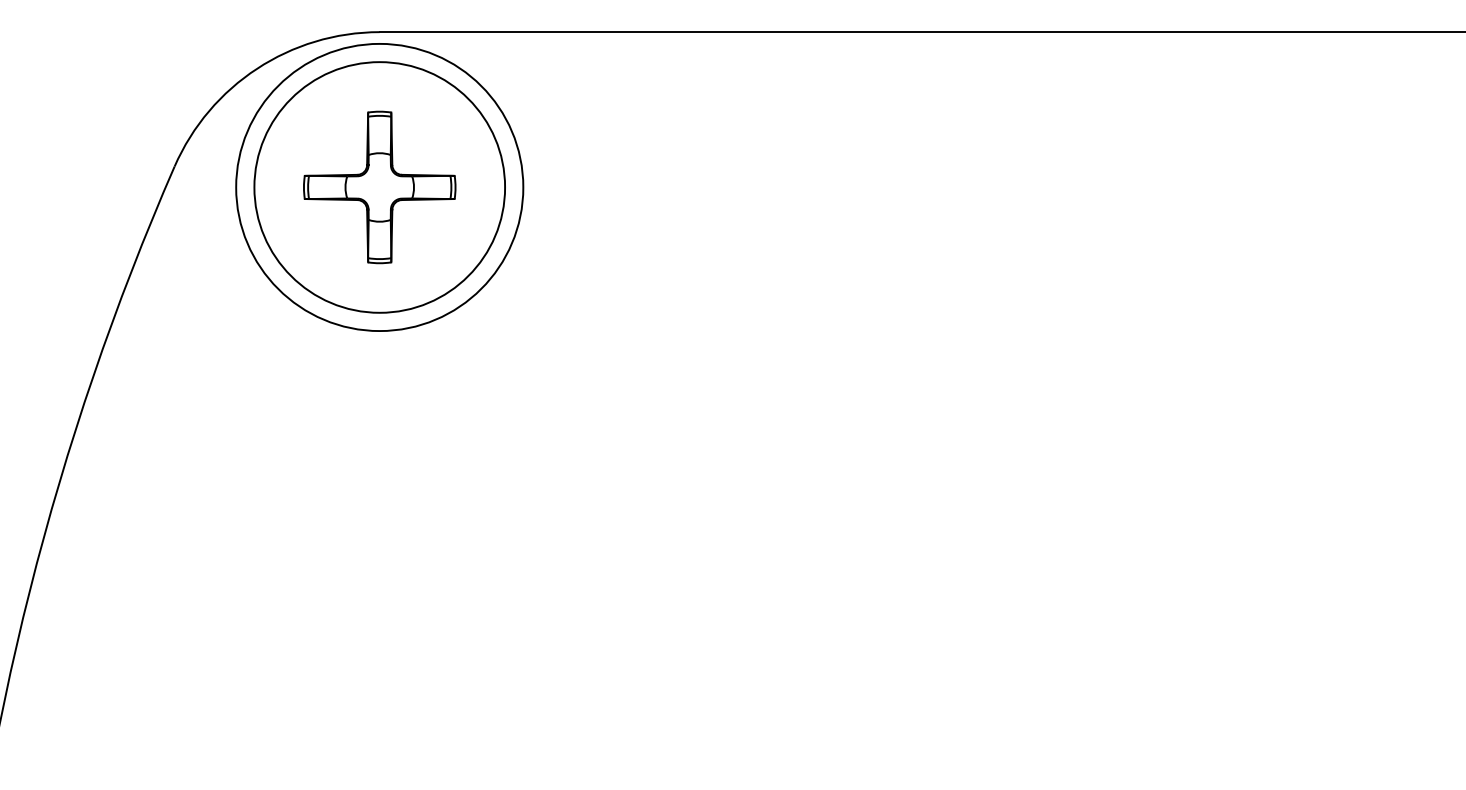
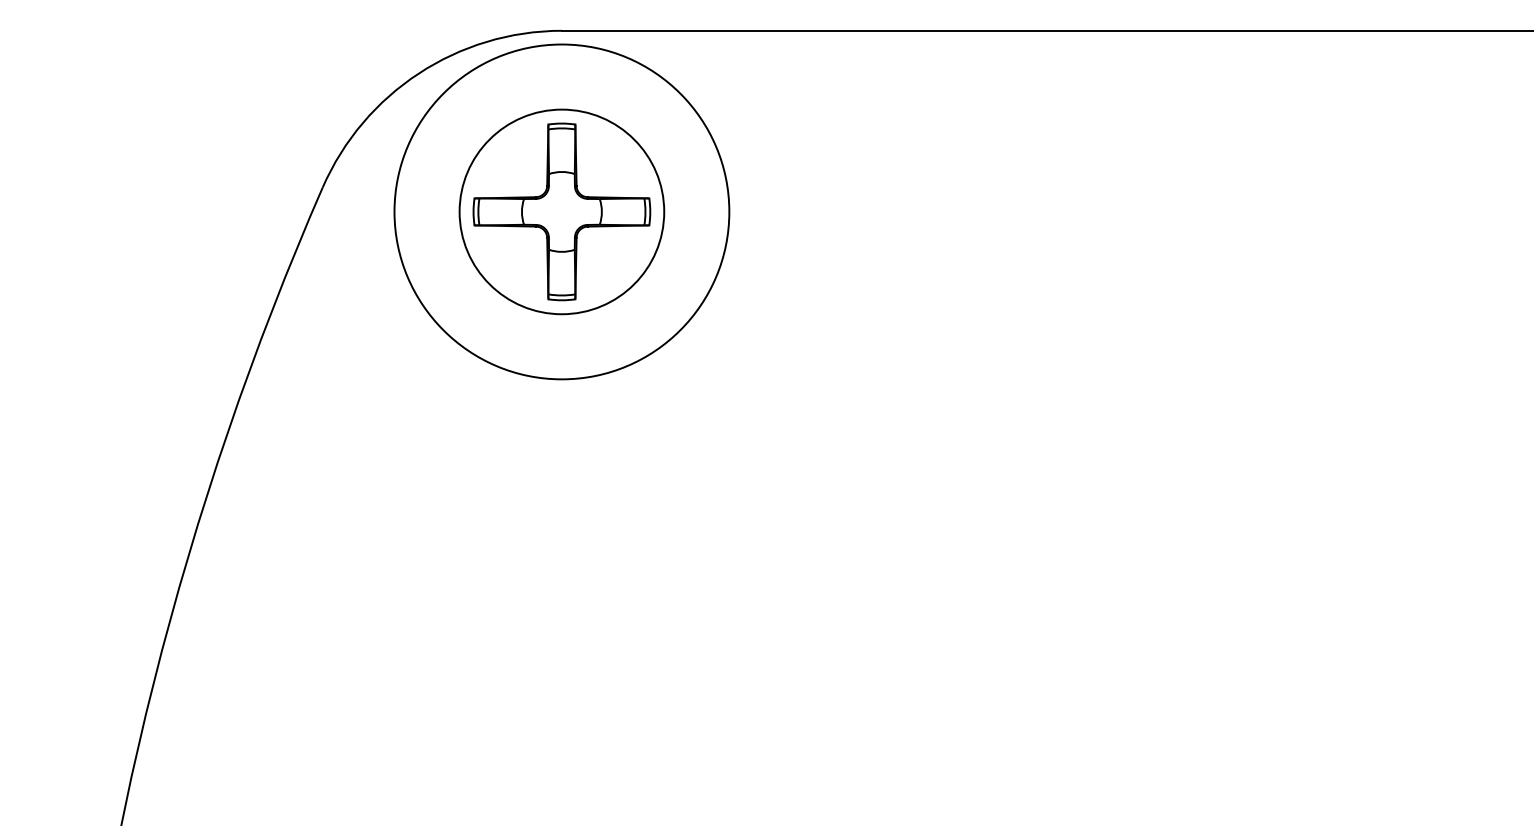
circle: (379, 187) -> (561, 211), size x0.7

